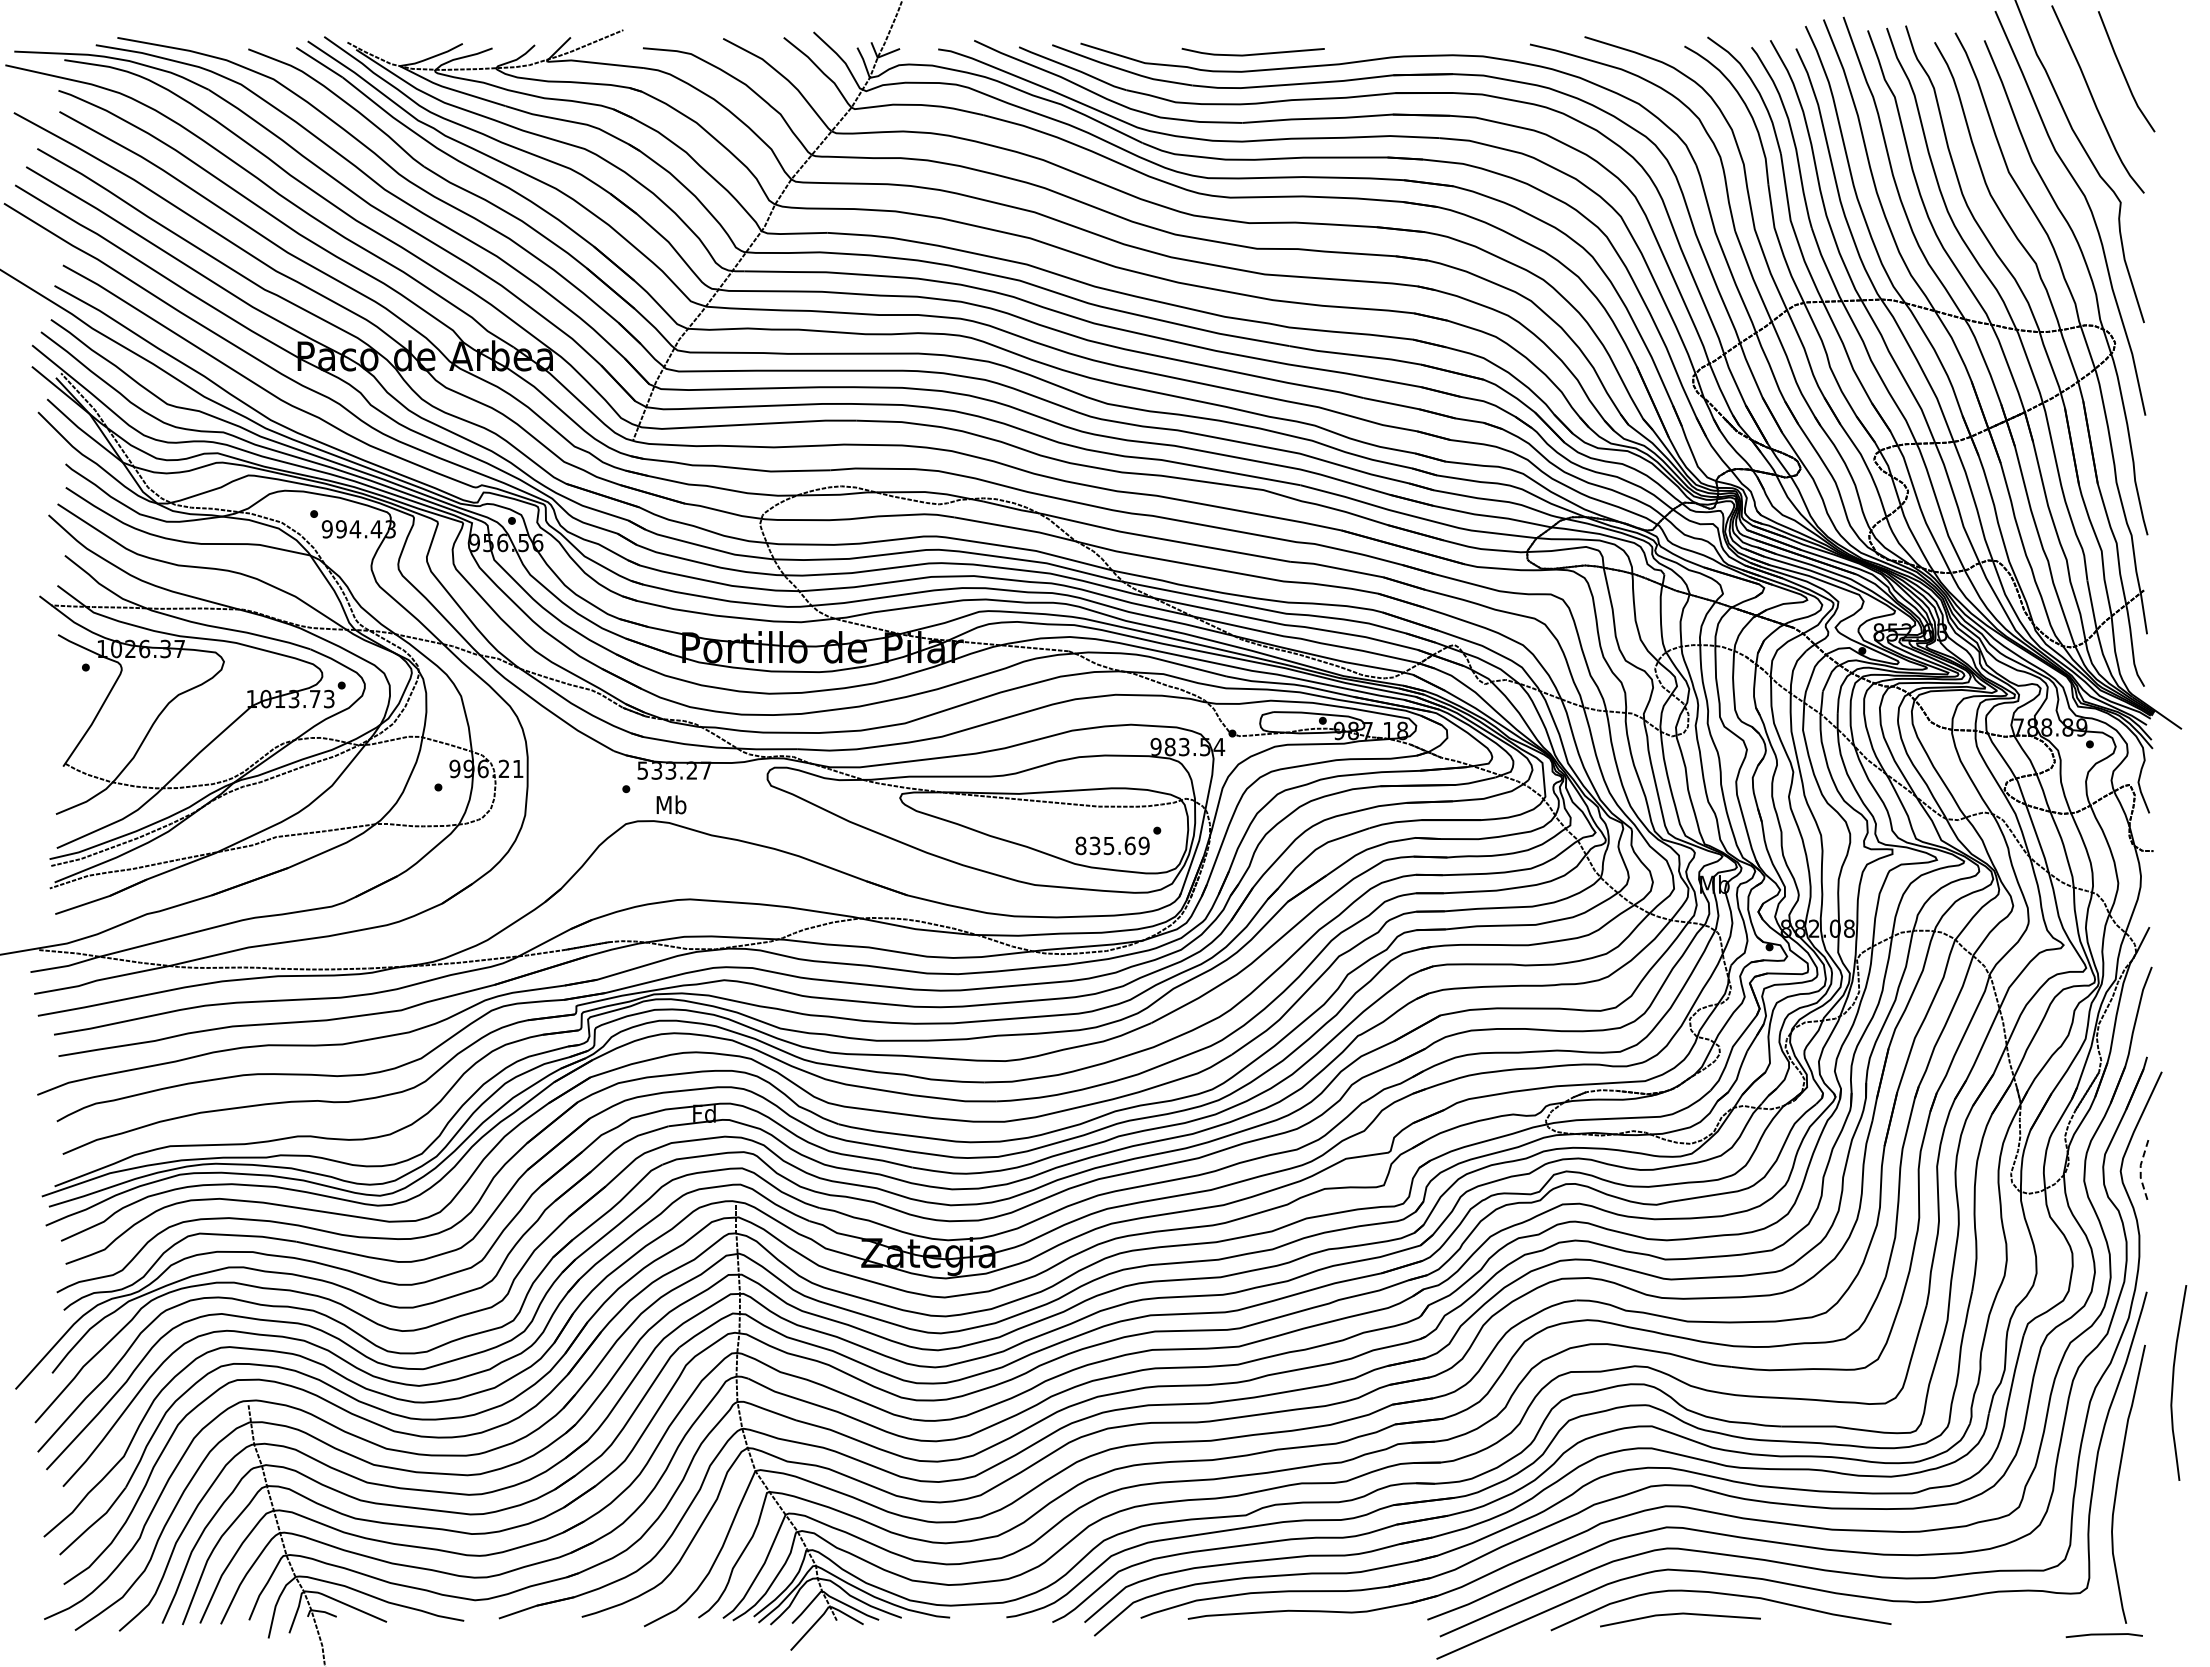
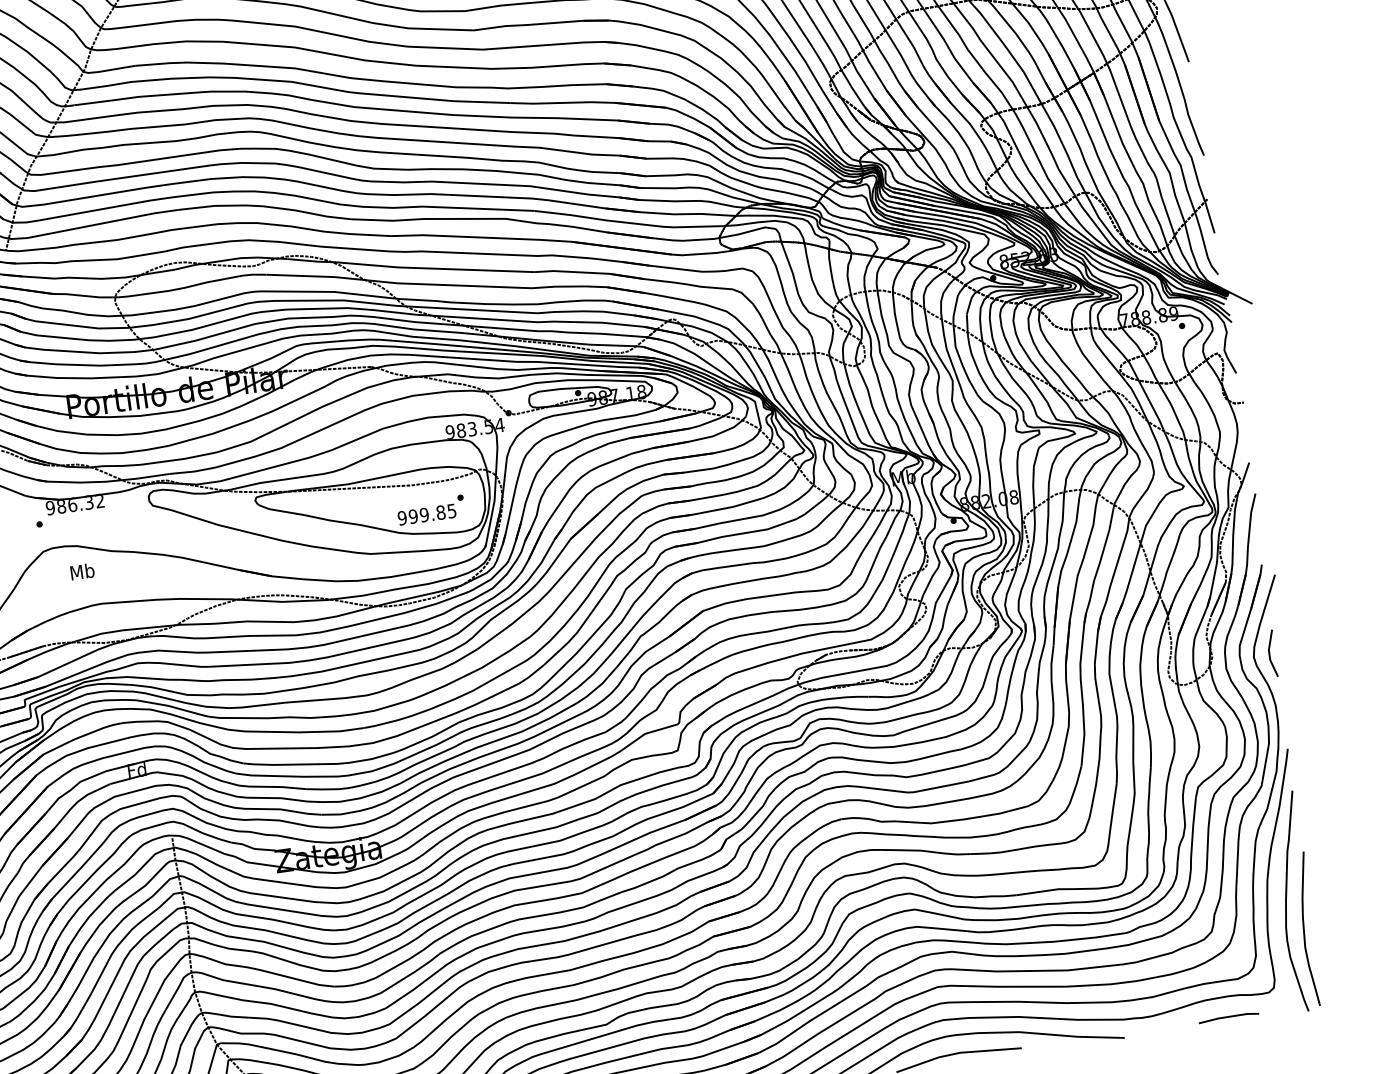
text: (673, 770) -> (74, 504), 533.27 -> 986.32
text: (671, 804) -> (82, 571), moved
text: (1112, 845) -> (427, 514), 835.69 -> 999.85
line: (2140, 1170) -> (1269, 654), dashed -> solid
curve: (2173, 1382) -> (1304, 929), moved
line: (2103, 1635) -> (1228, 1017), moved

